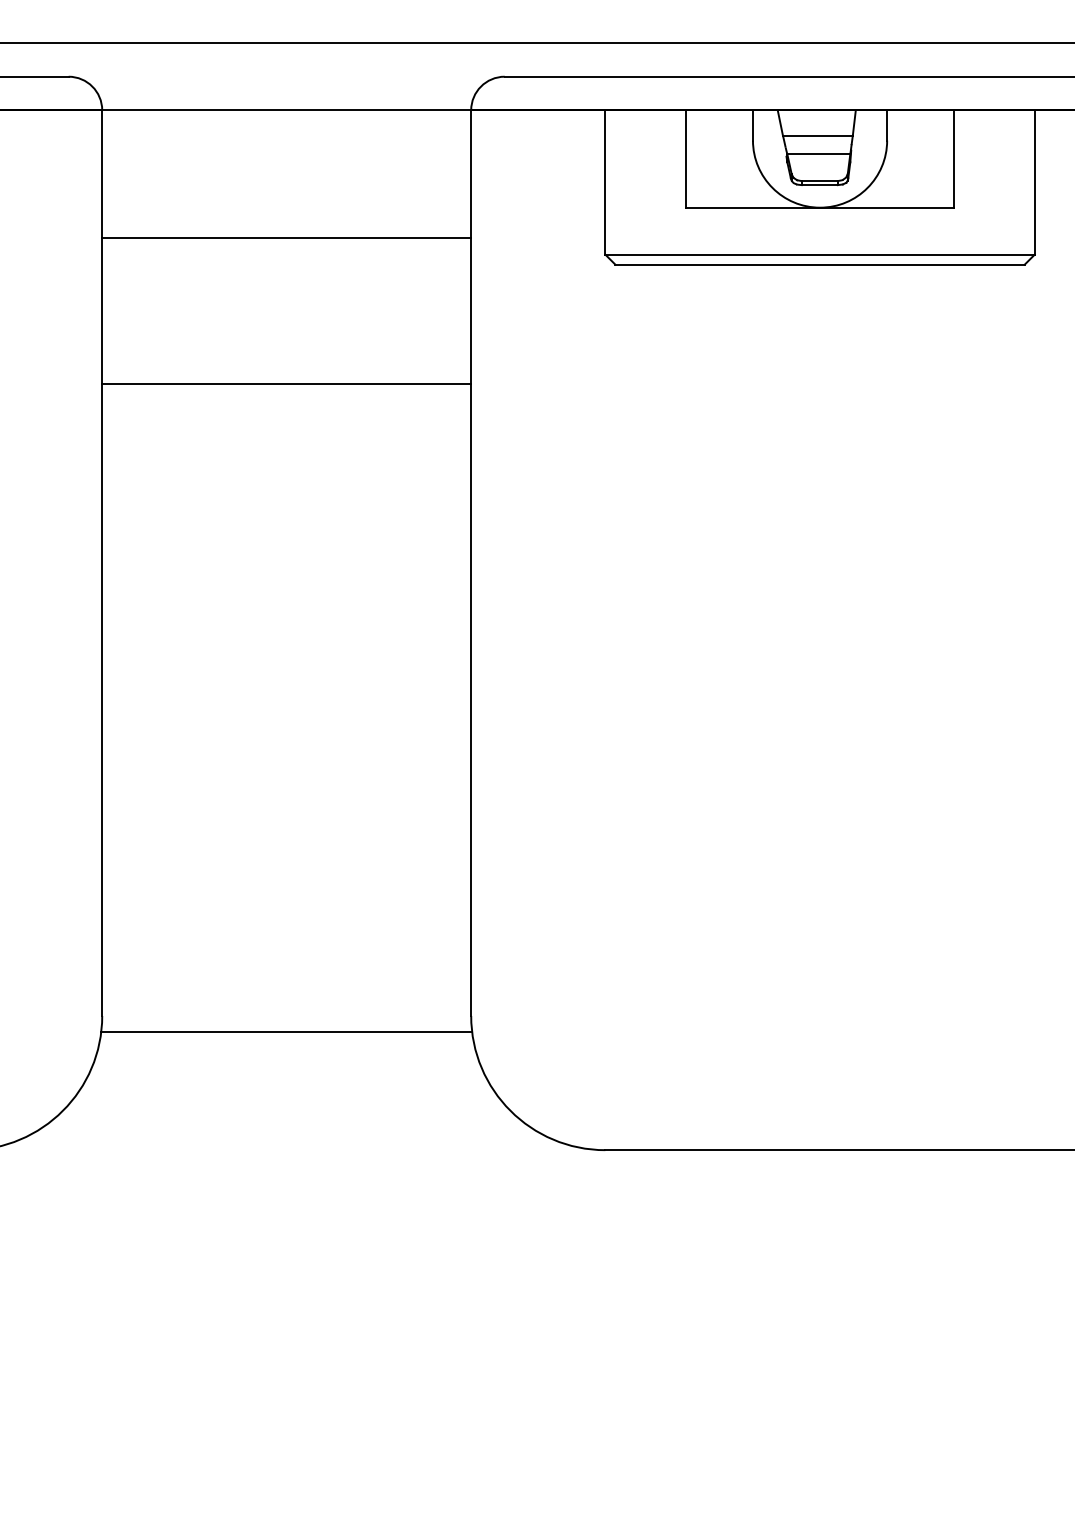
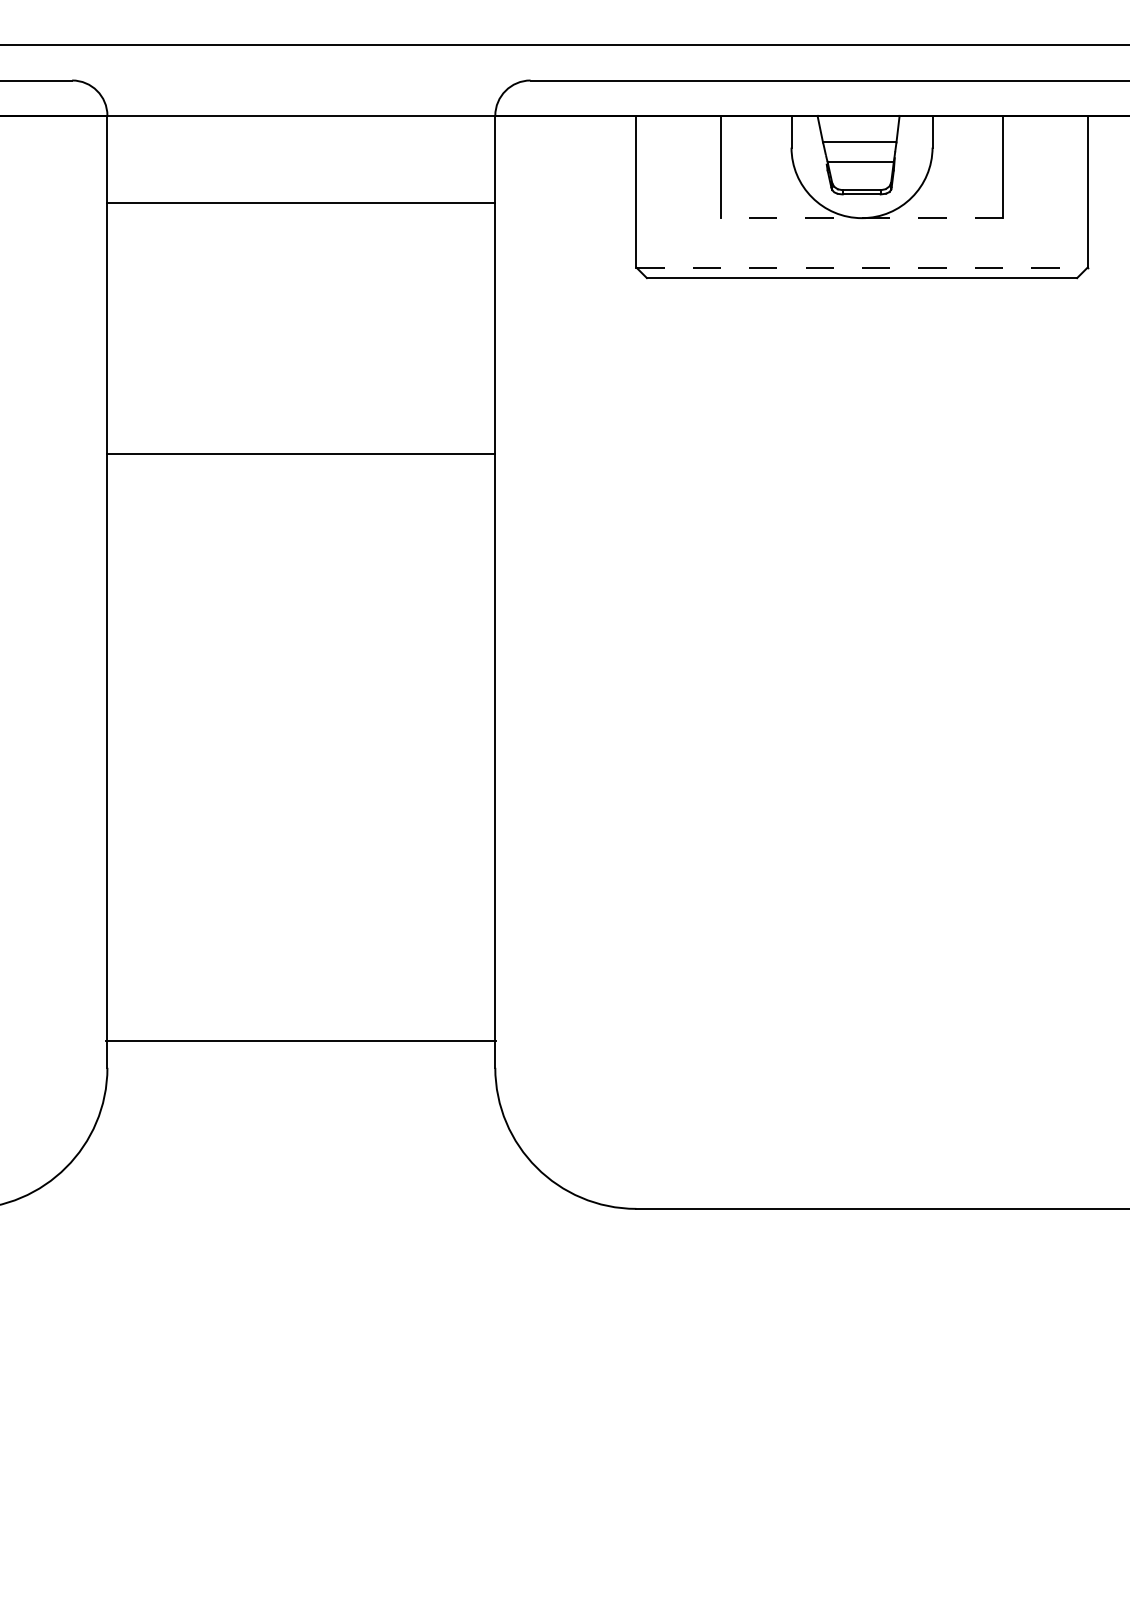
line: (820, 208) -> (862, 218), solid -> dashed
line: (286, 237) -> (301, 202), moved
line: (820, 254) -> (862, 267), solid -> dashed
line: (286, 384) -> (301, 453), moved
line: (286, 1032) -> (301, 1041), moved

